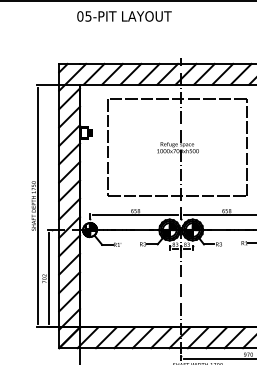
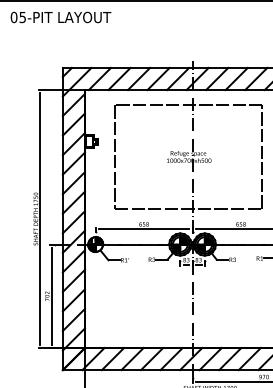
text: (124, 16) -> (61, 17), moved

